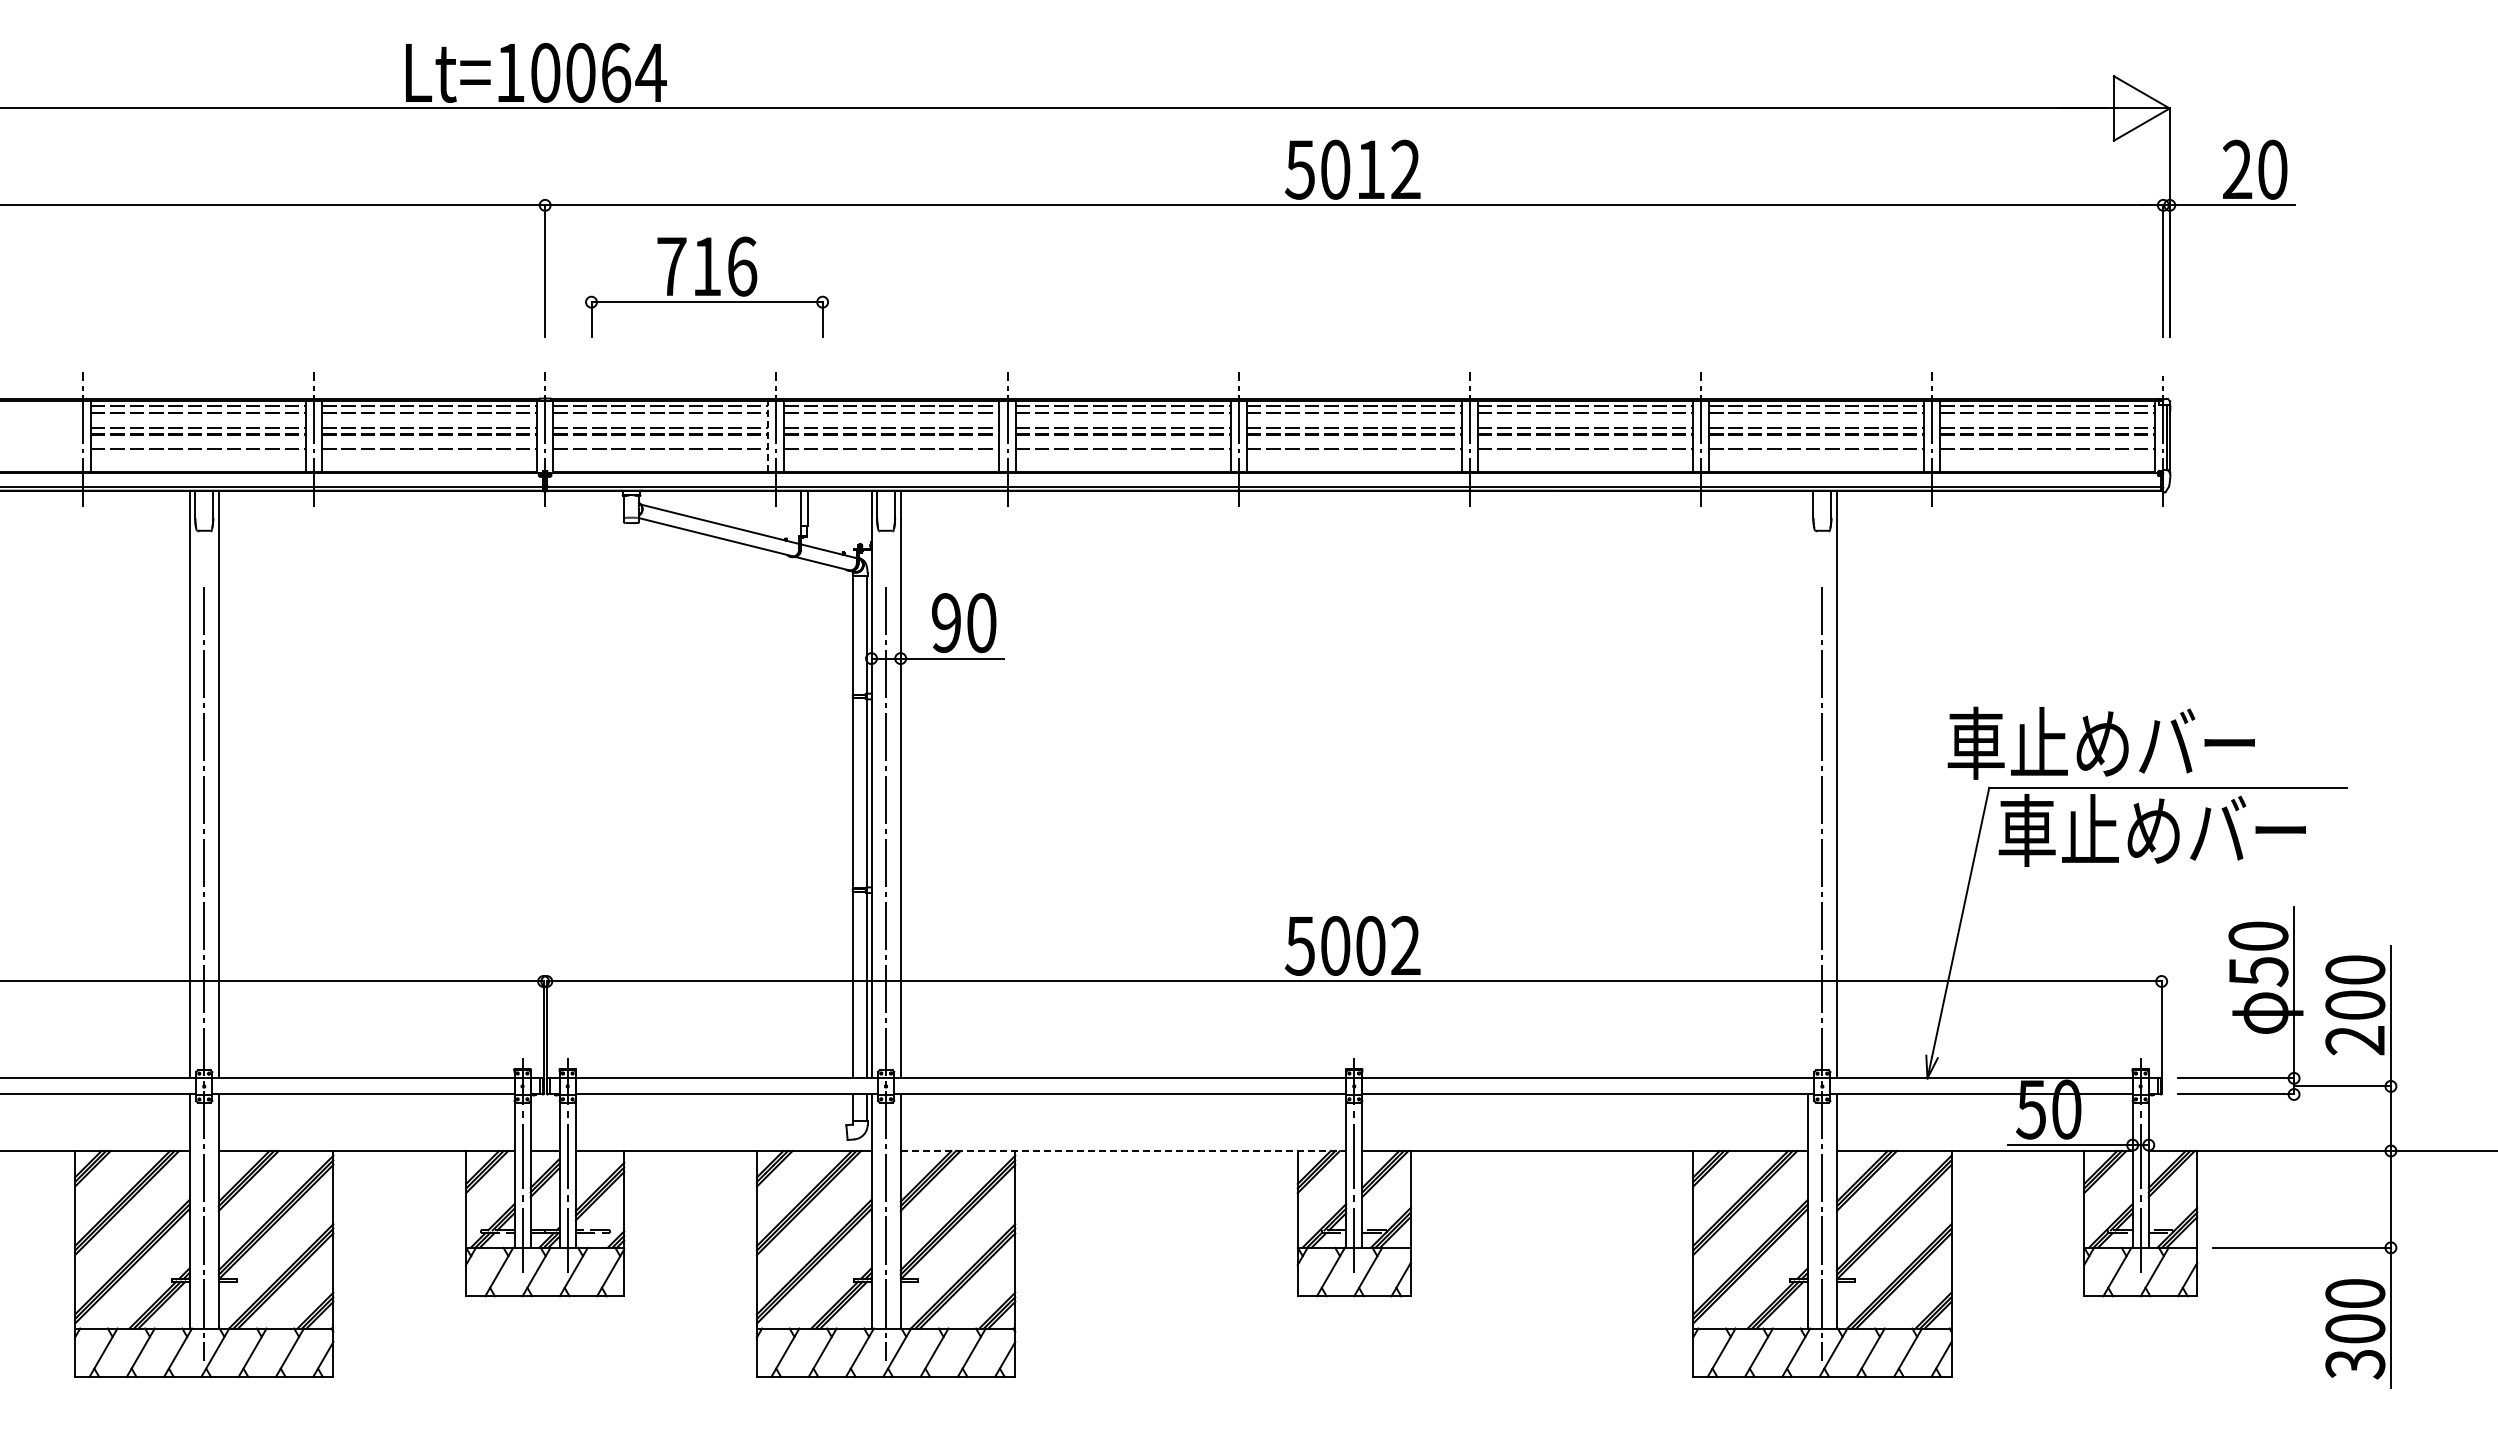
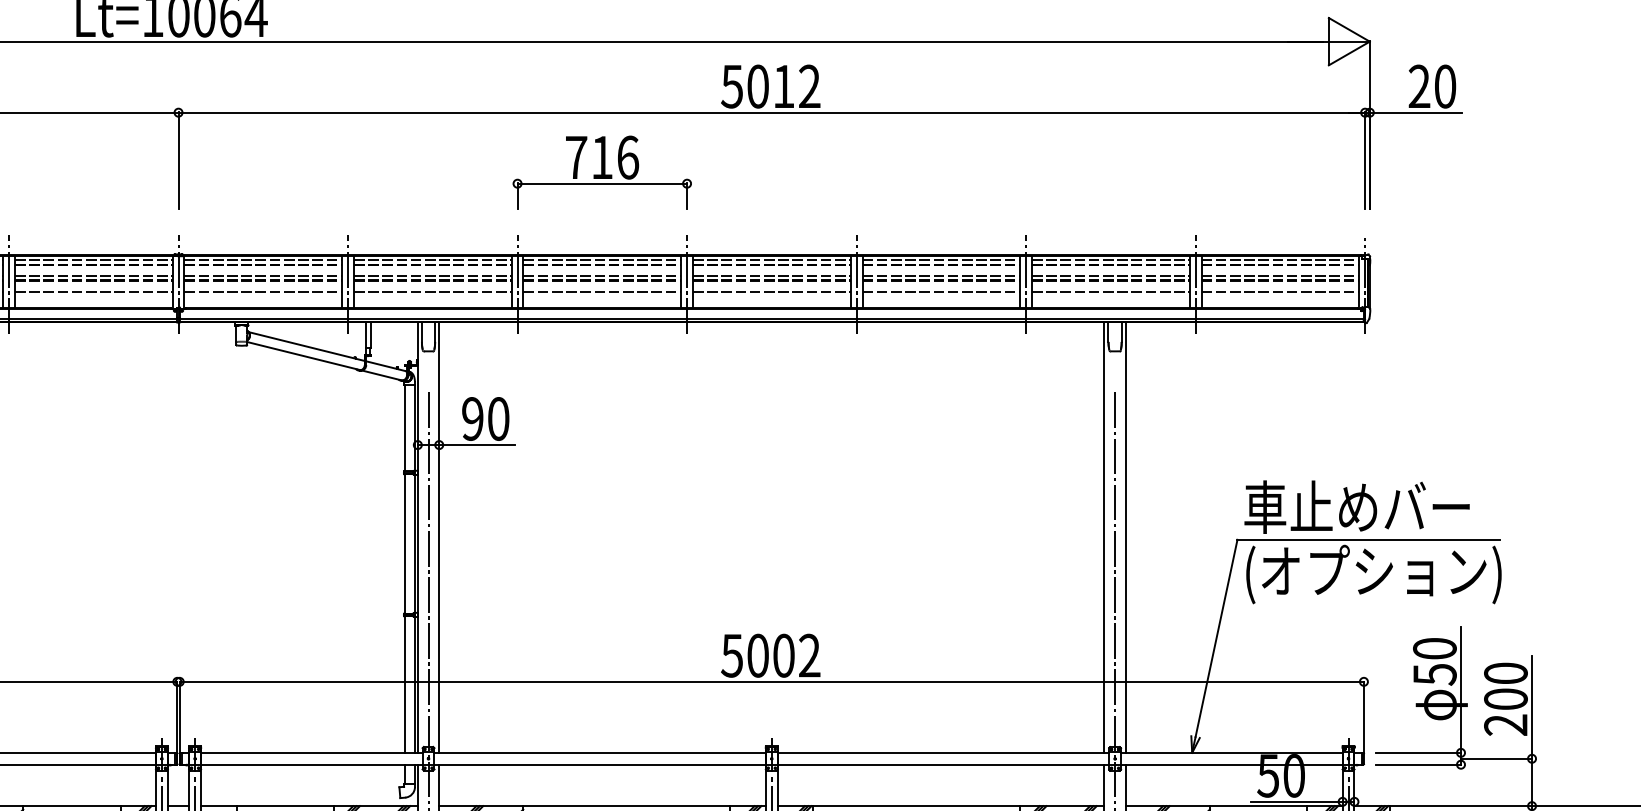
part: (706, 286) -> (601, 172), moved
line: (768, 436) -> (342, 282), dashed -> solid
text: (2100, 742) -> (1356, 506), moved
line: (1807, 784) -> (1104, 537), added
text: (2173, 834) -> (1372, 574), 車止めバー -> (オプション)
line: (1123, 1150) -> (602, 805), dashed -> solid

